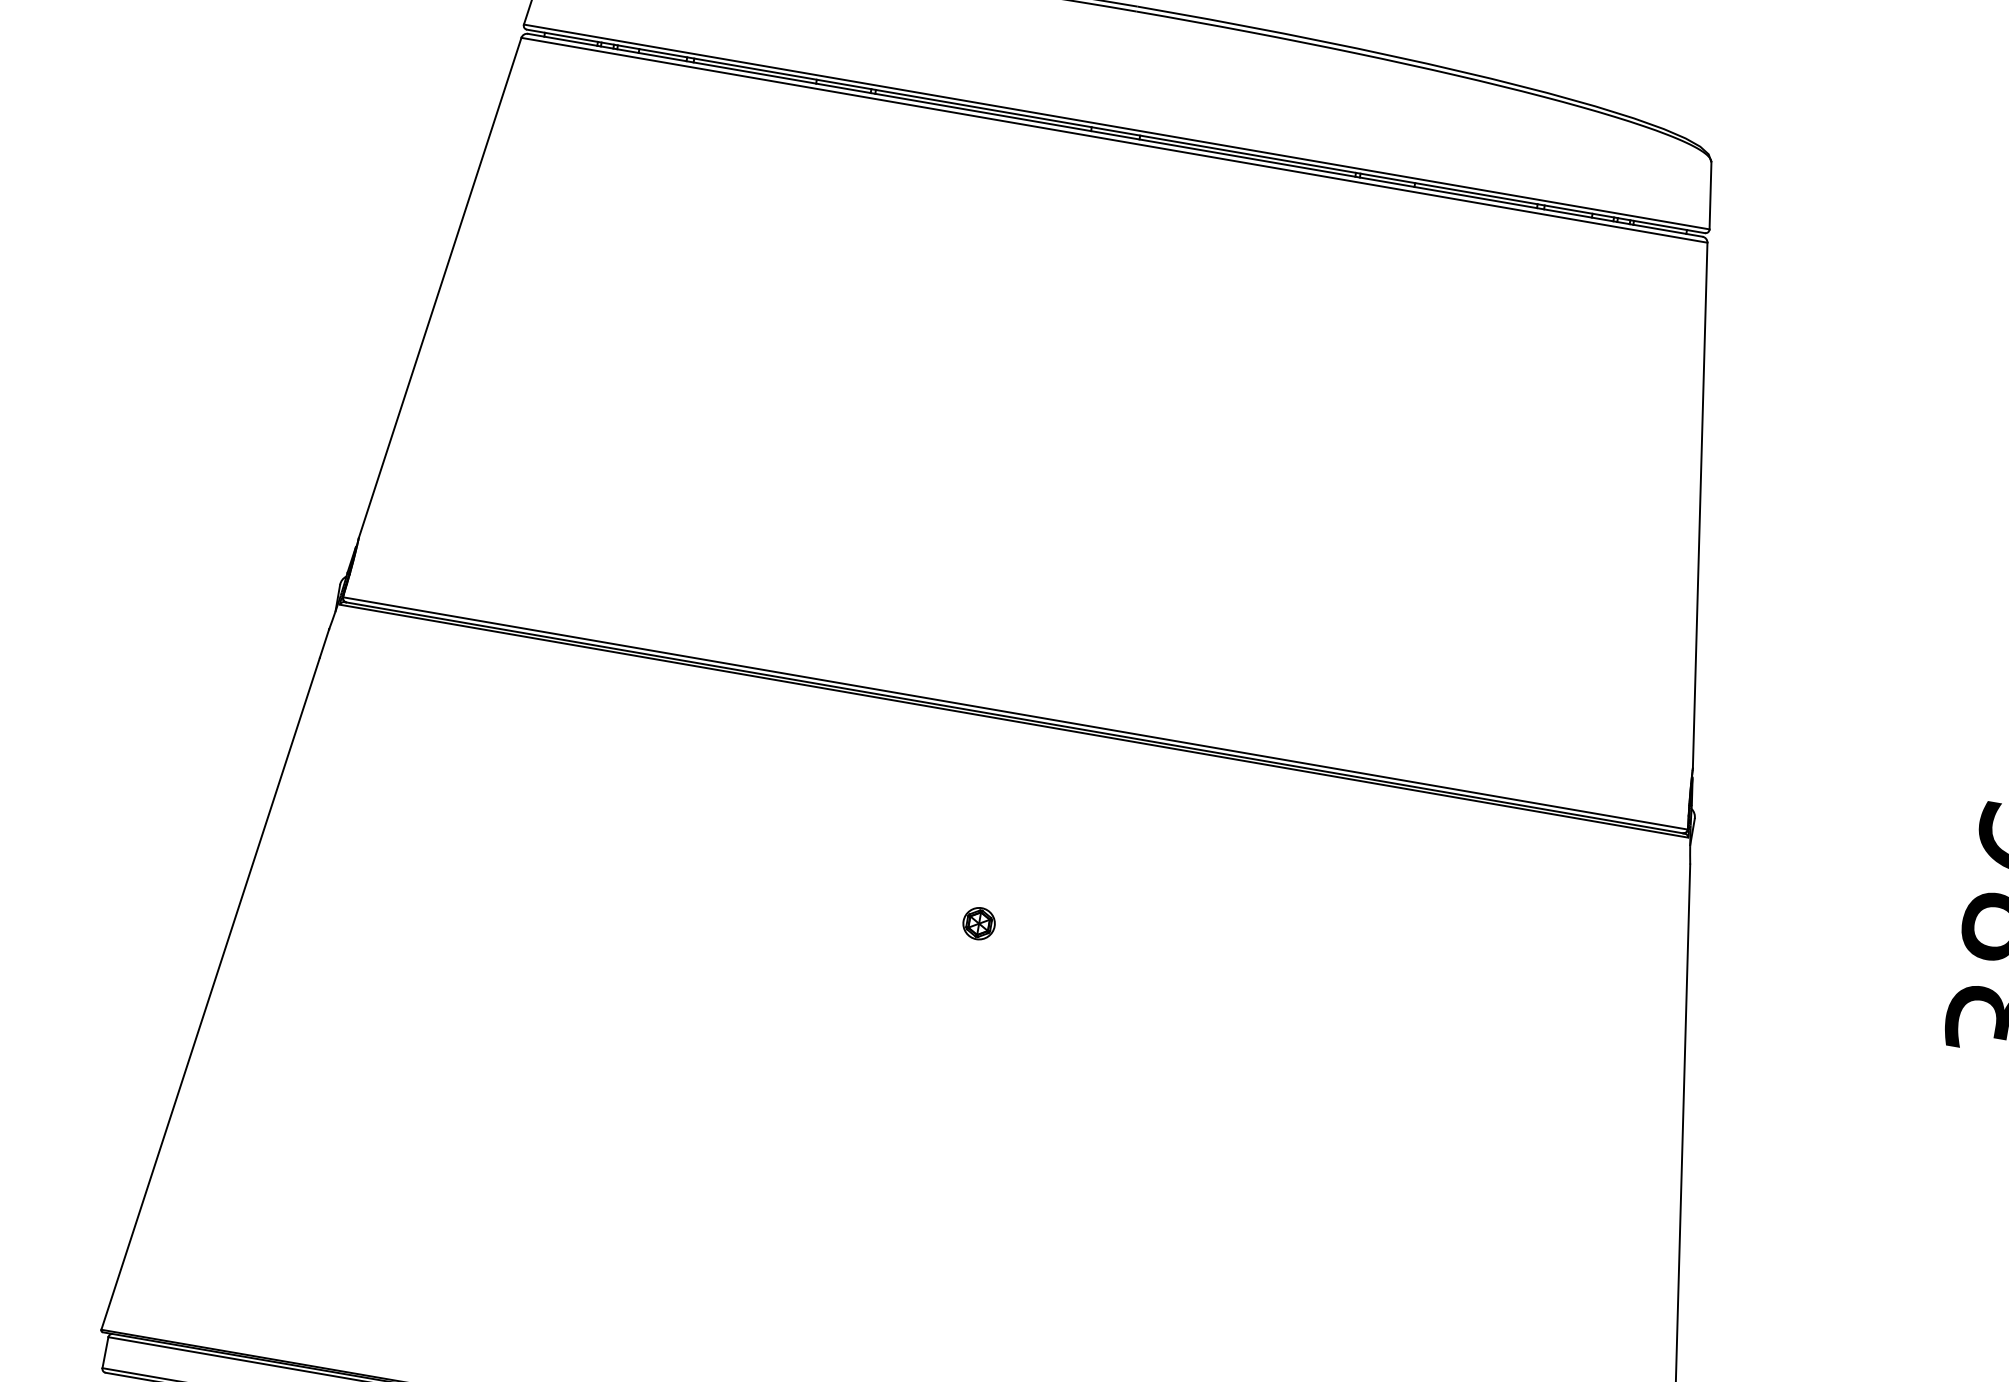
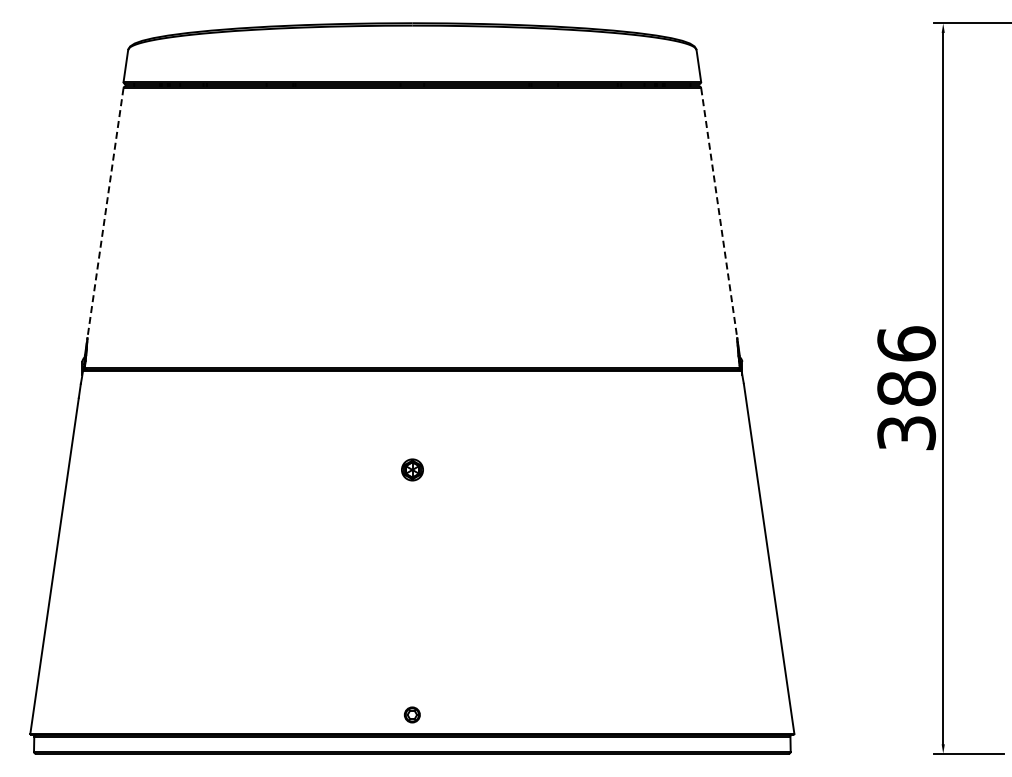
line: (440, 288) -> (105, 213), solid -> dashed
line: (1700, 506) -> (719, 213), solid -> dashed
part: (977, 922) -> (411, 469), size x1.4

